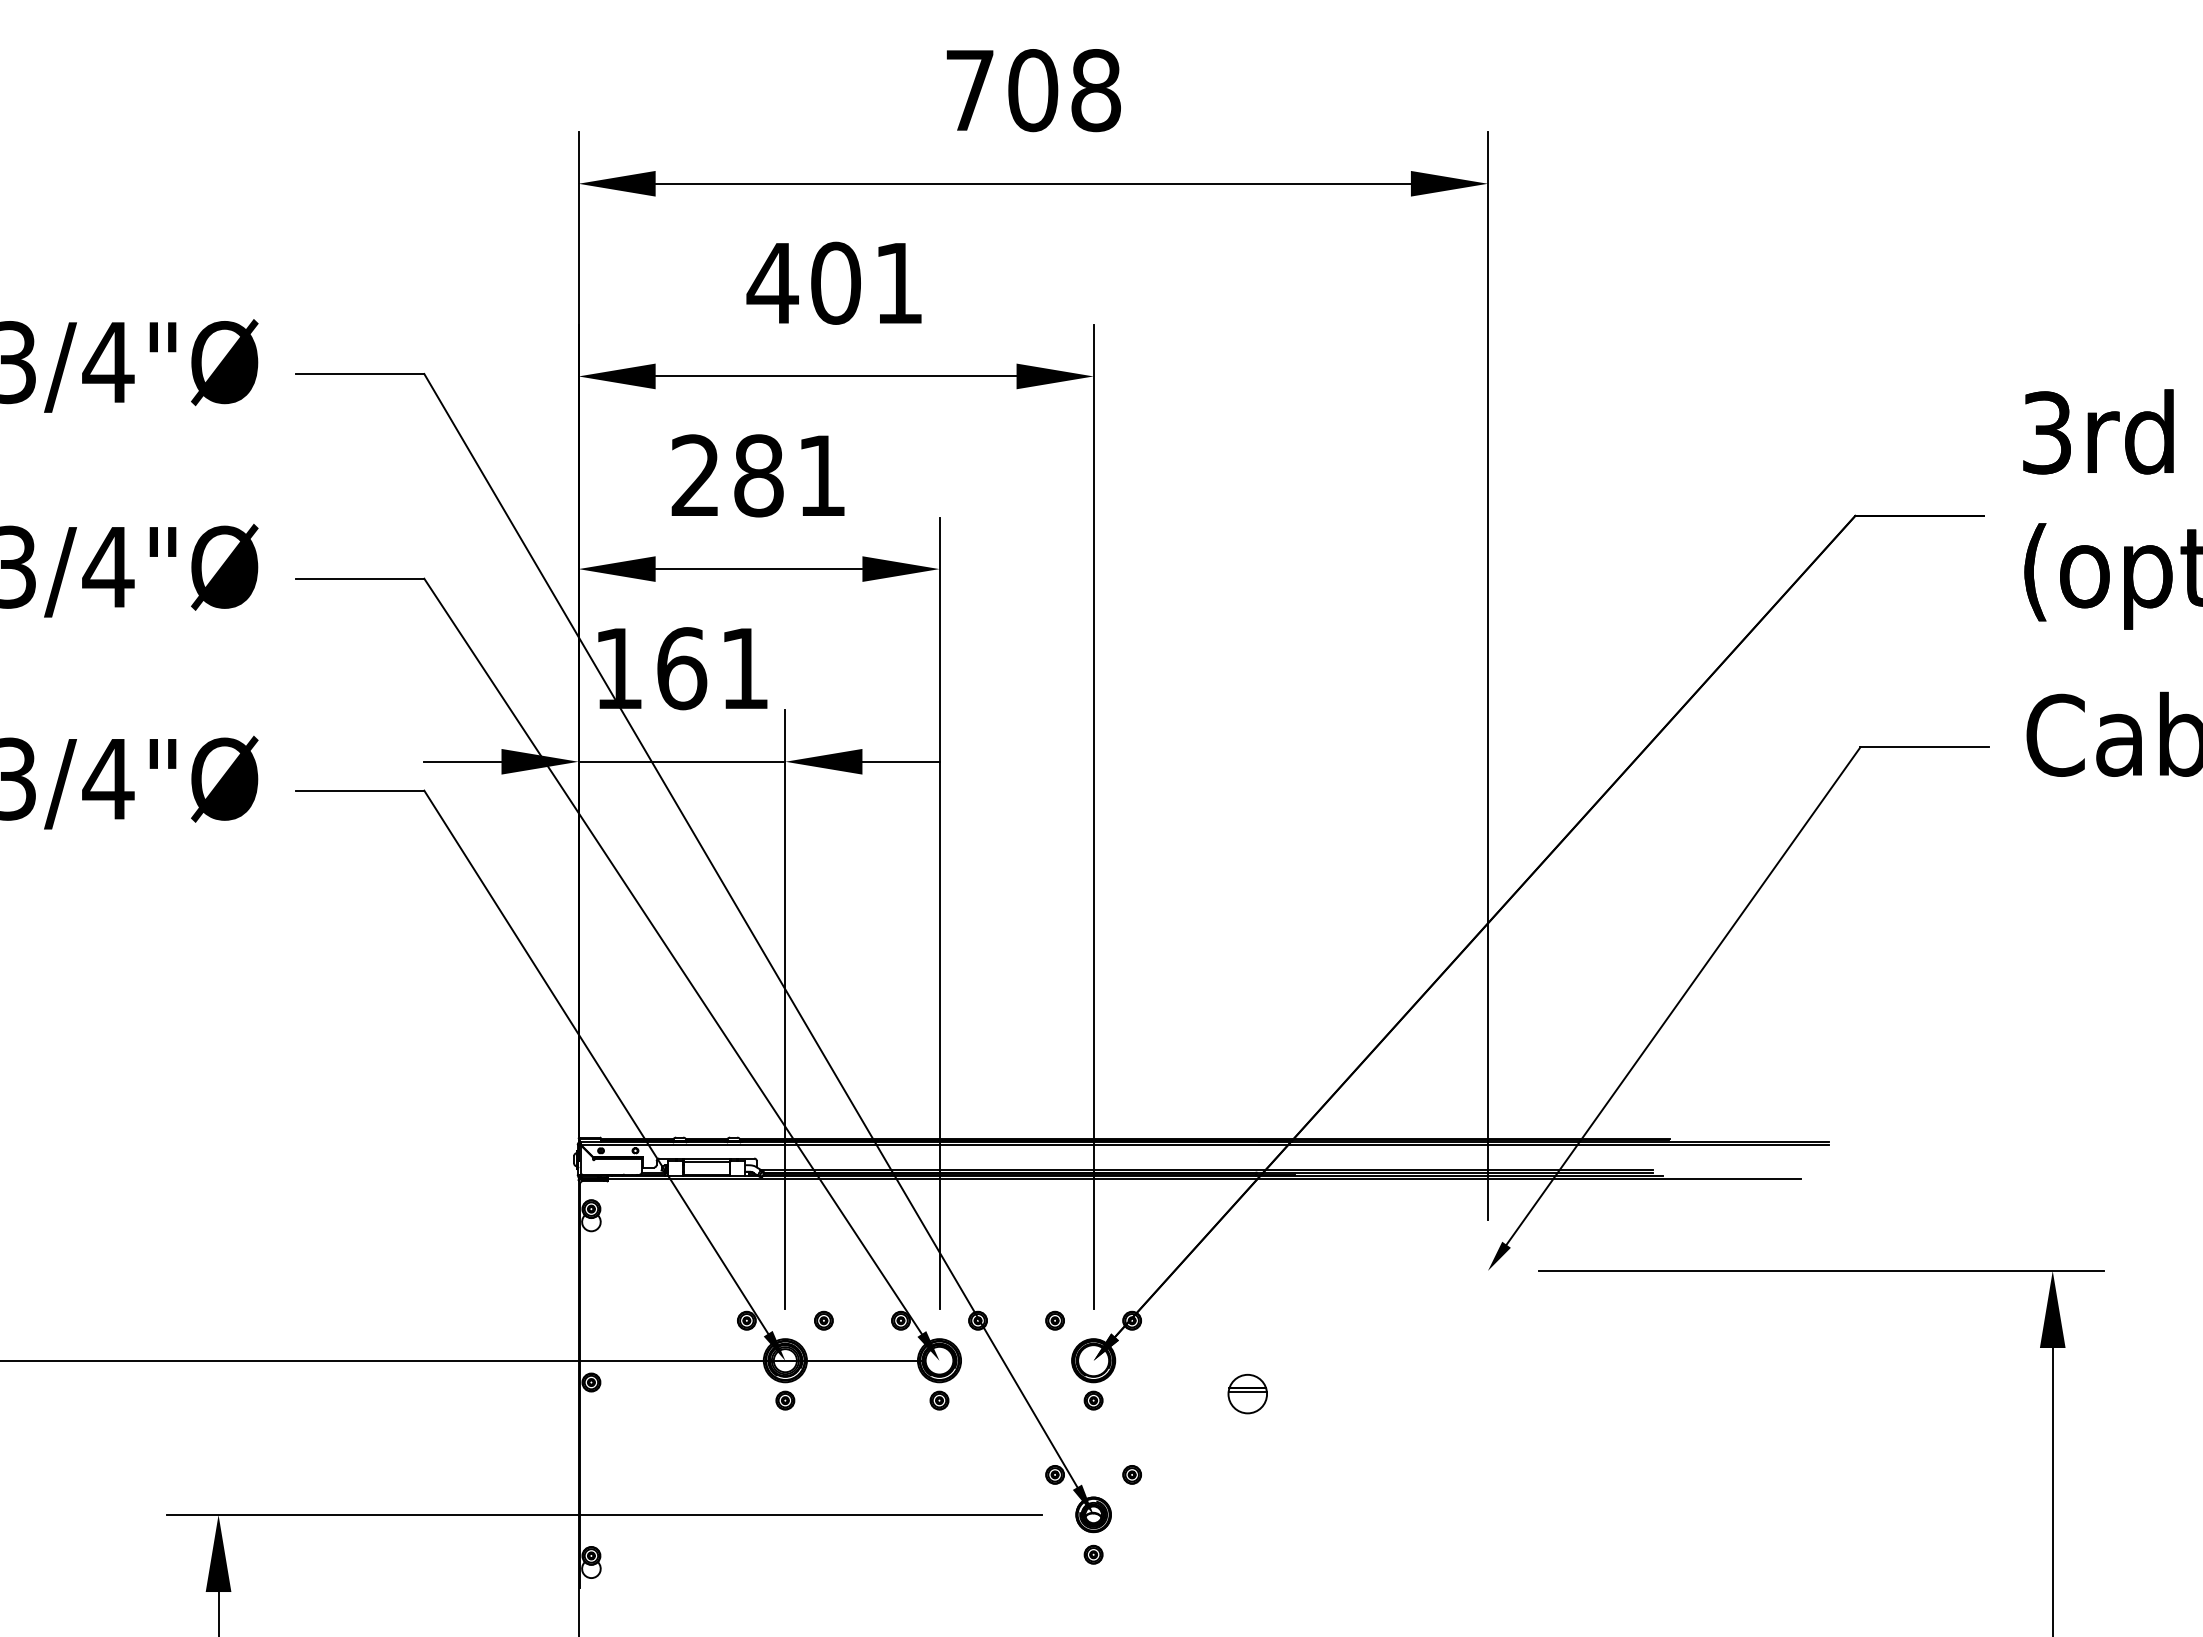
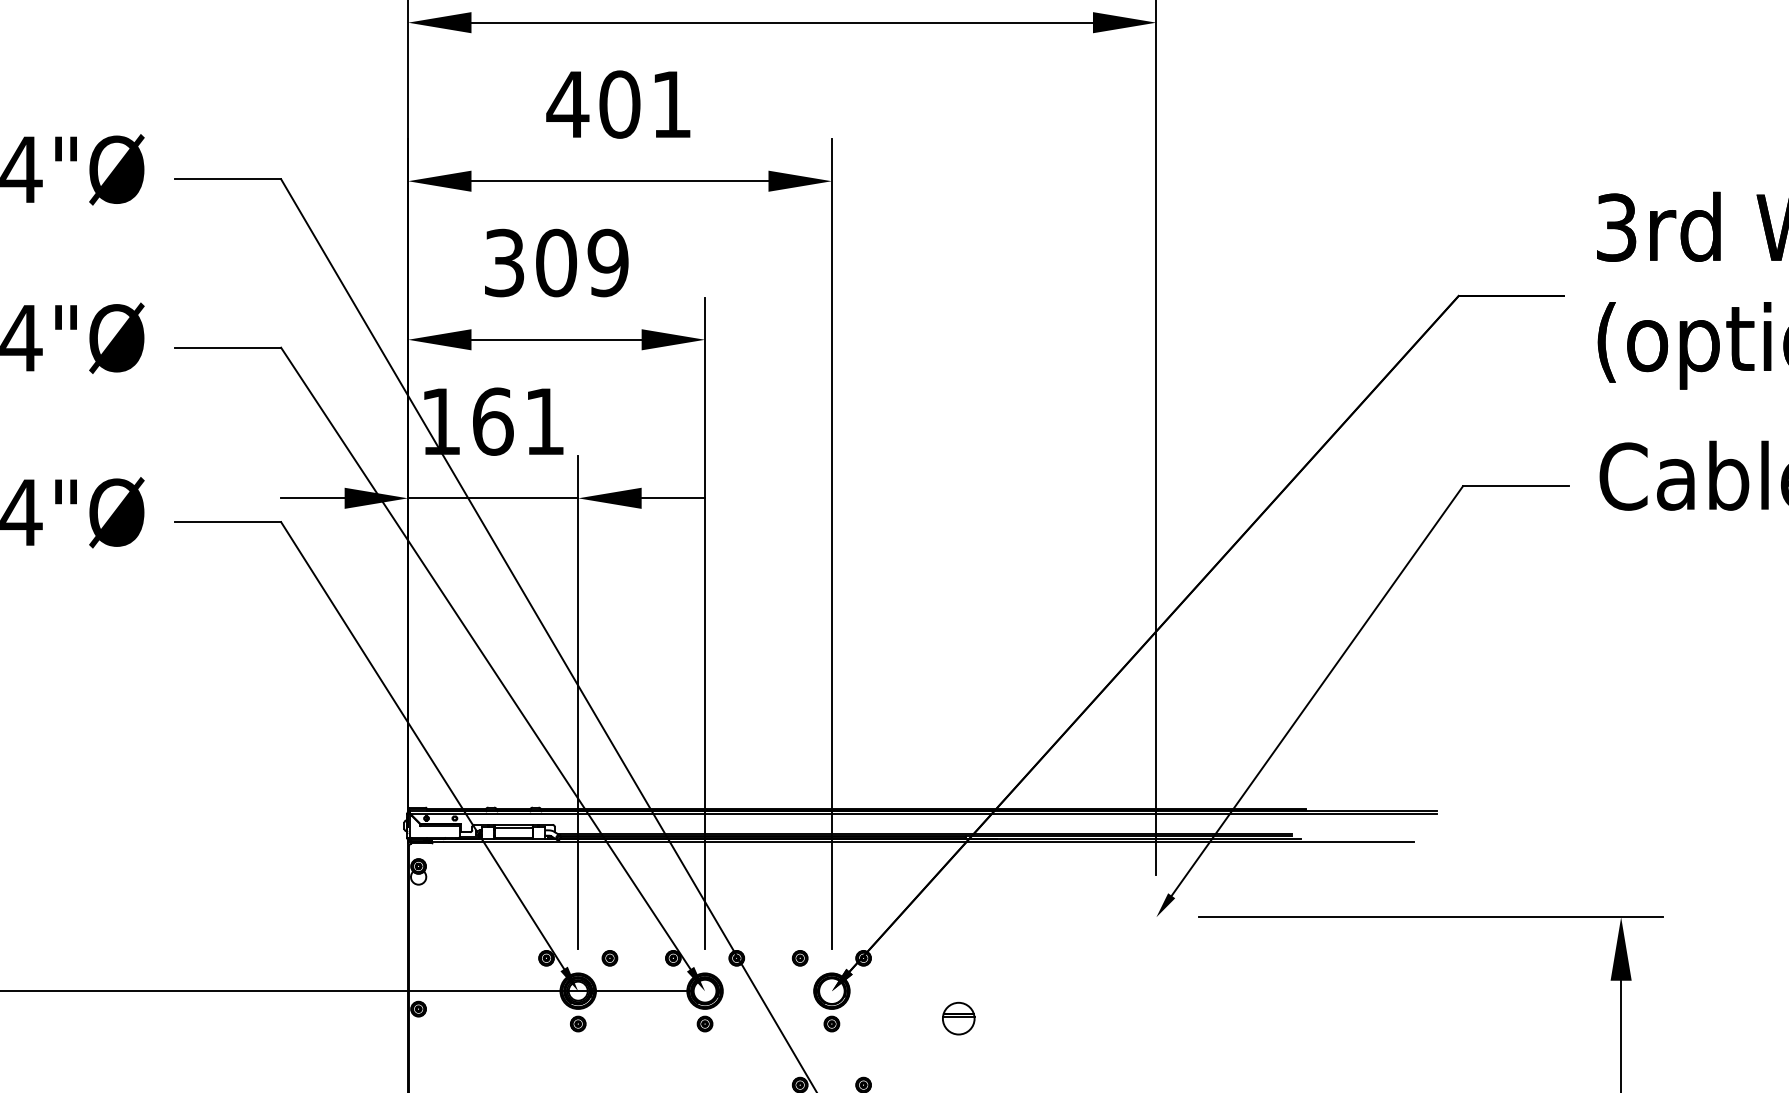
text: (758, 475) -> (556, 262), 281 -> 309

